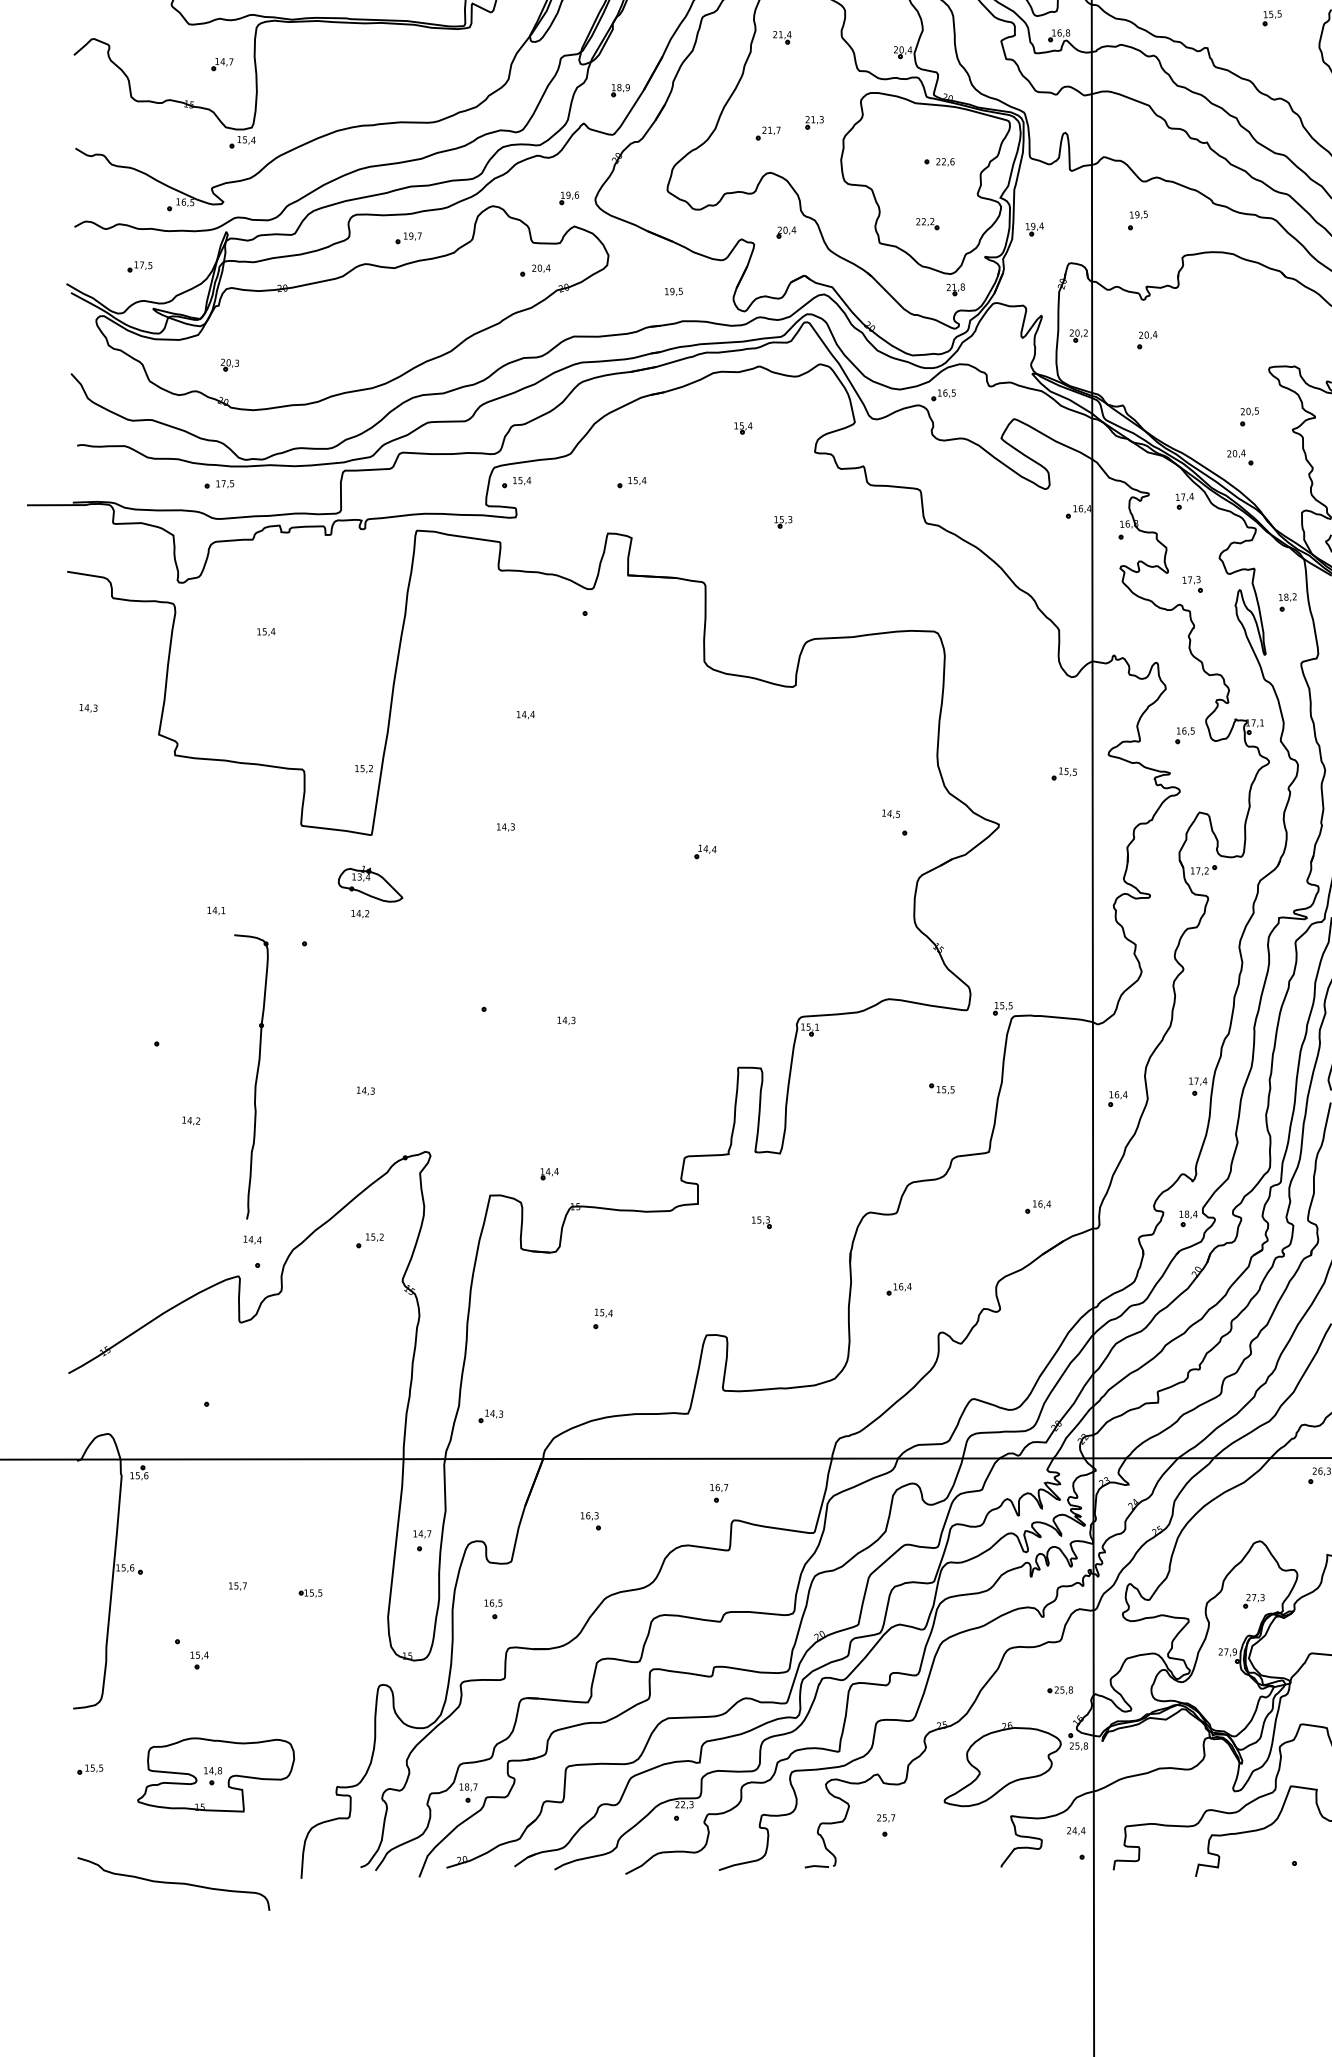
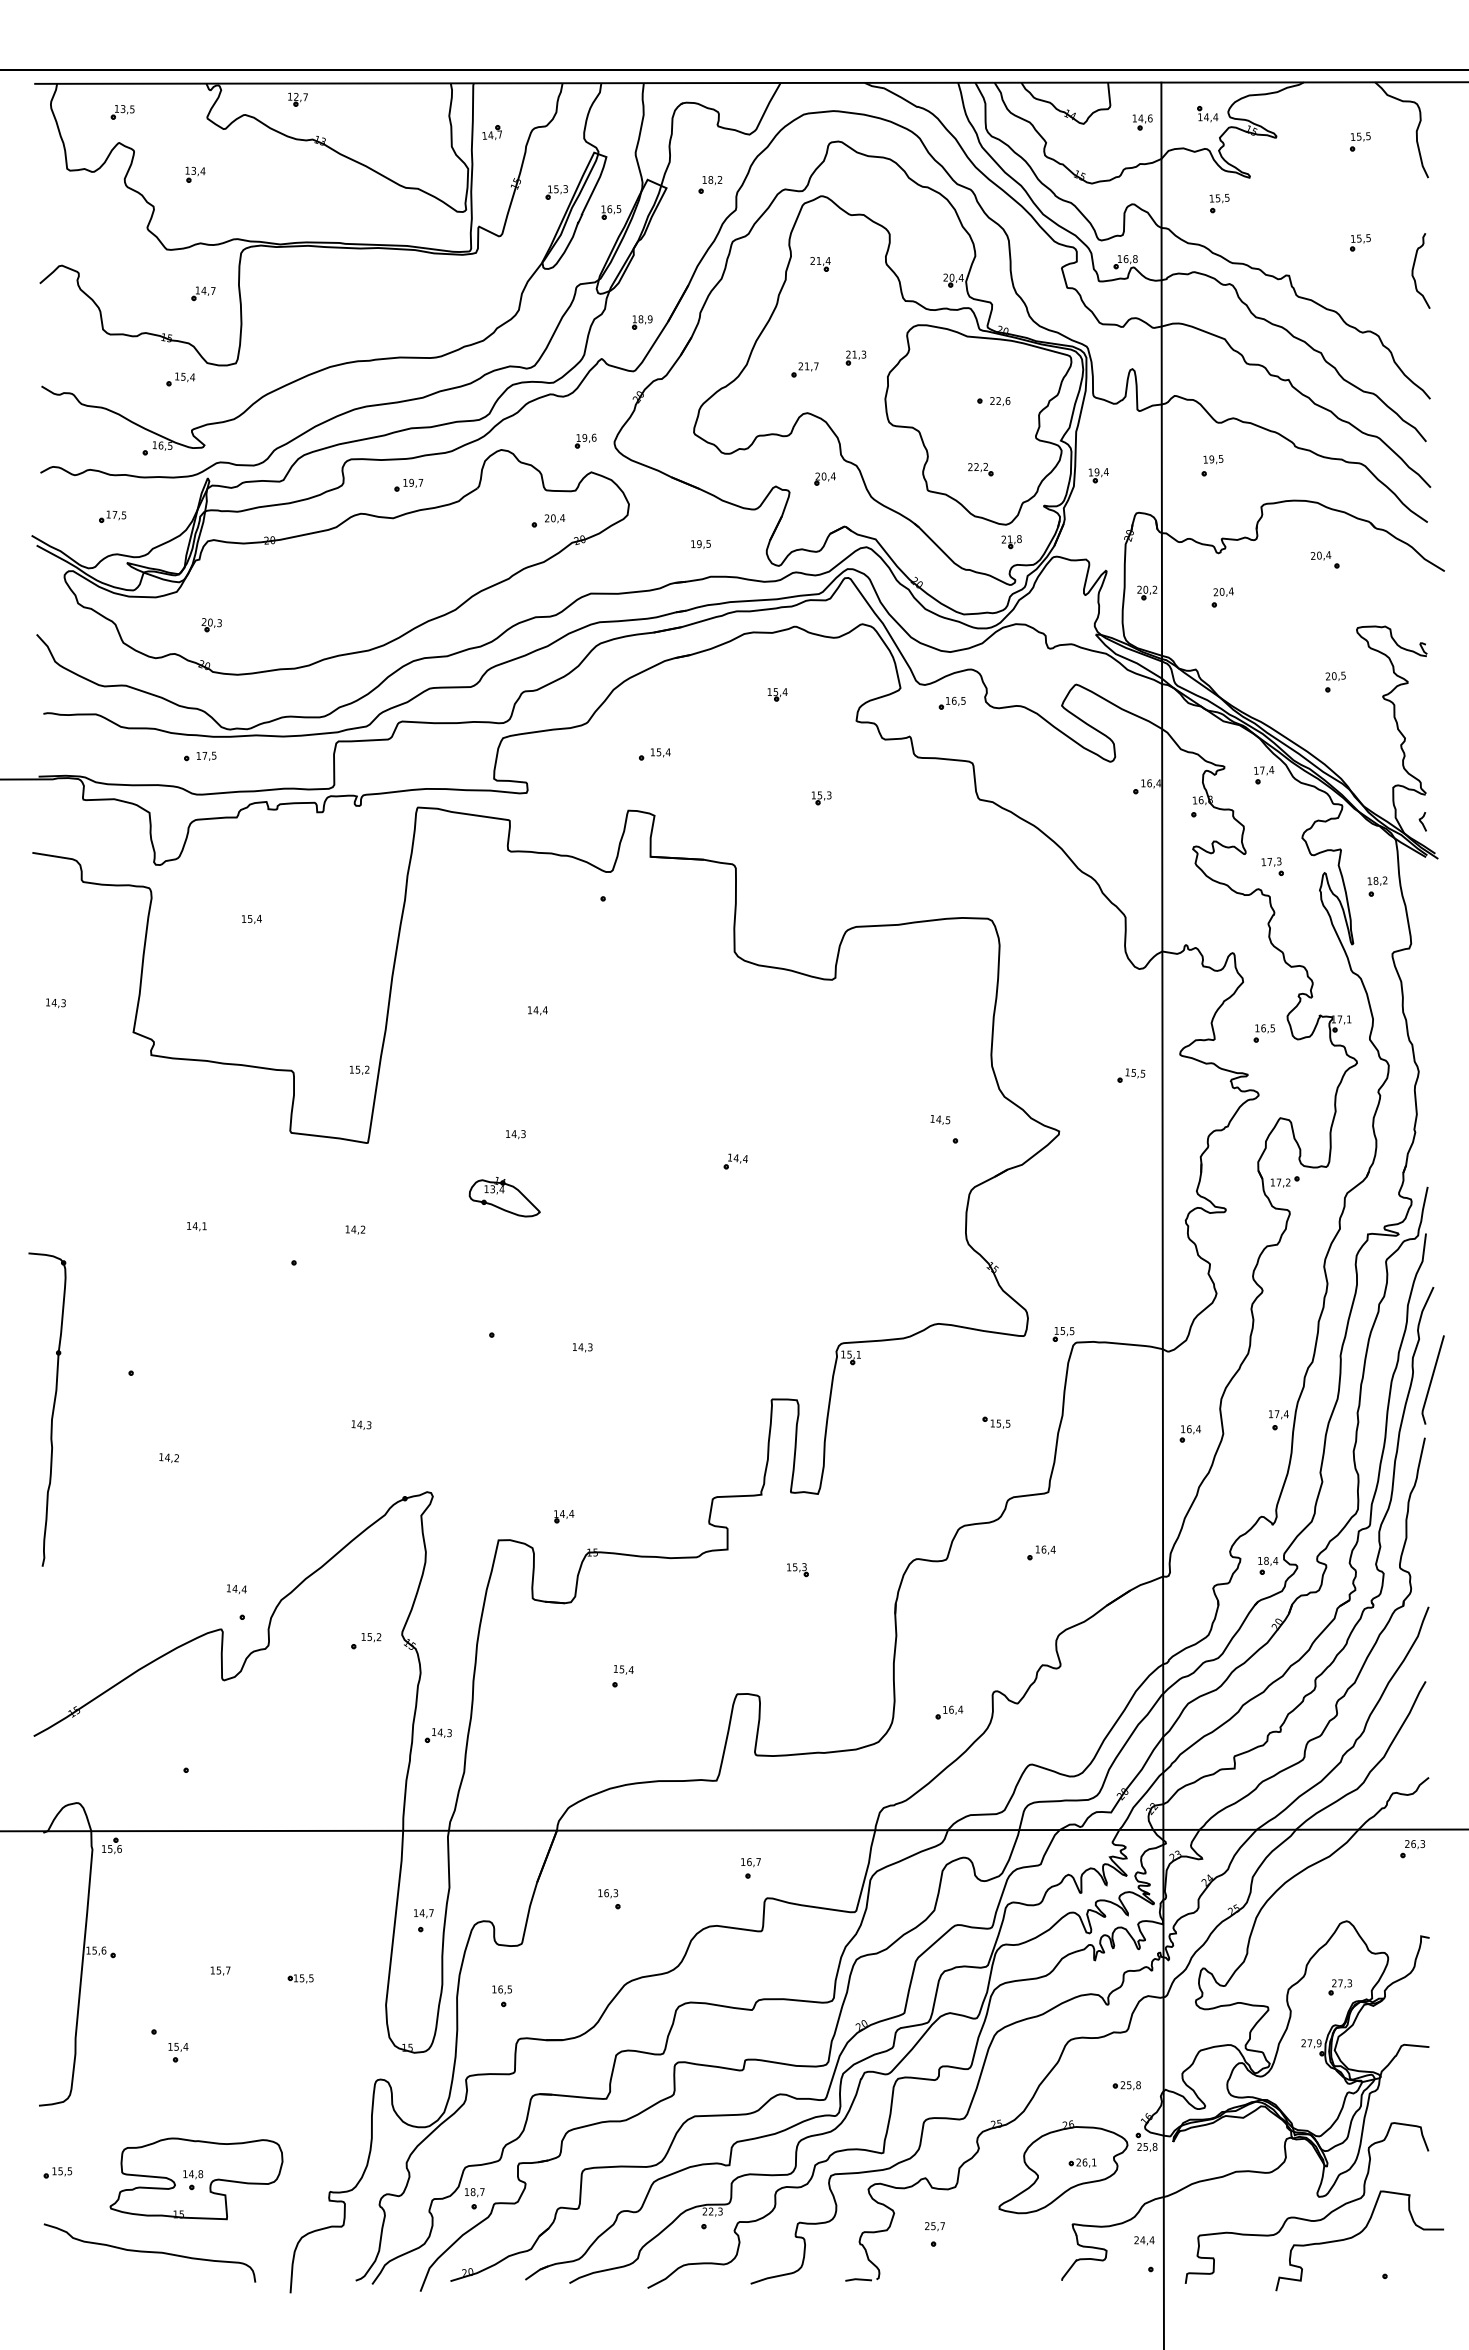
part: (242, 142) -> (180, 379), moved
part: (942, 394) -> (951, 702), moved
part: (1239, 457) -> (1324, 559), moved
part: (516, 482) -> (527, 754), removed
part: (370, 884) -> (504, 1197), moved
part: (251, 1076) -> (47, 1409), moved
part: (1038, 1206) -> (1041, 1552), moved
part: (370, 1241) -> (366, 1641), moved
part: (899, 1289) -> (949, 1712), moved
part: (490, 1416) -> (437, 1735), moved
part: (1020, 1760) -> (1082, 2162), added
curve: (173, 1883) -> (149, 2252), moved

